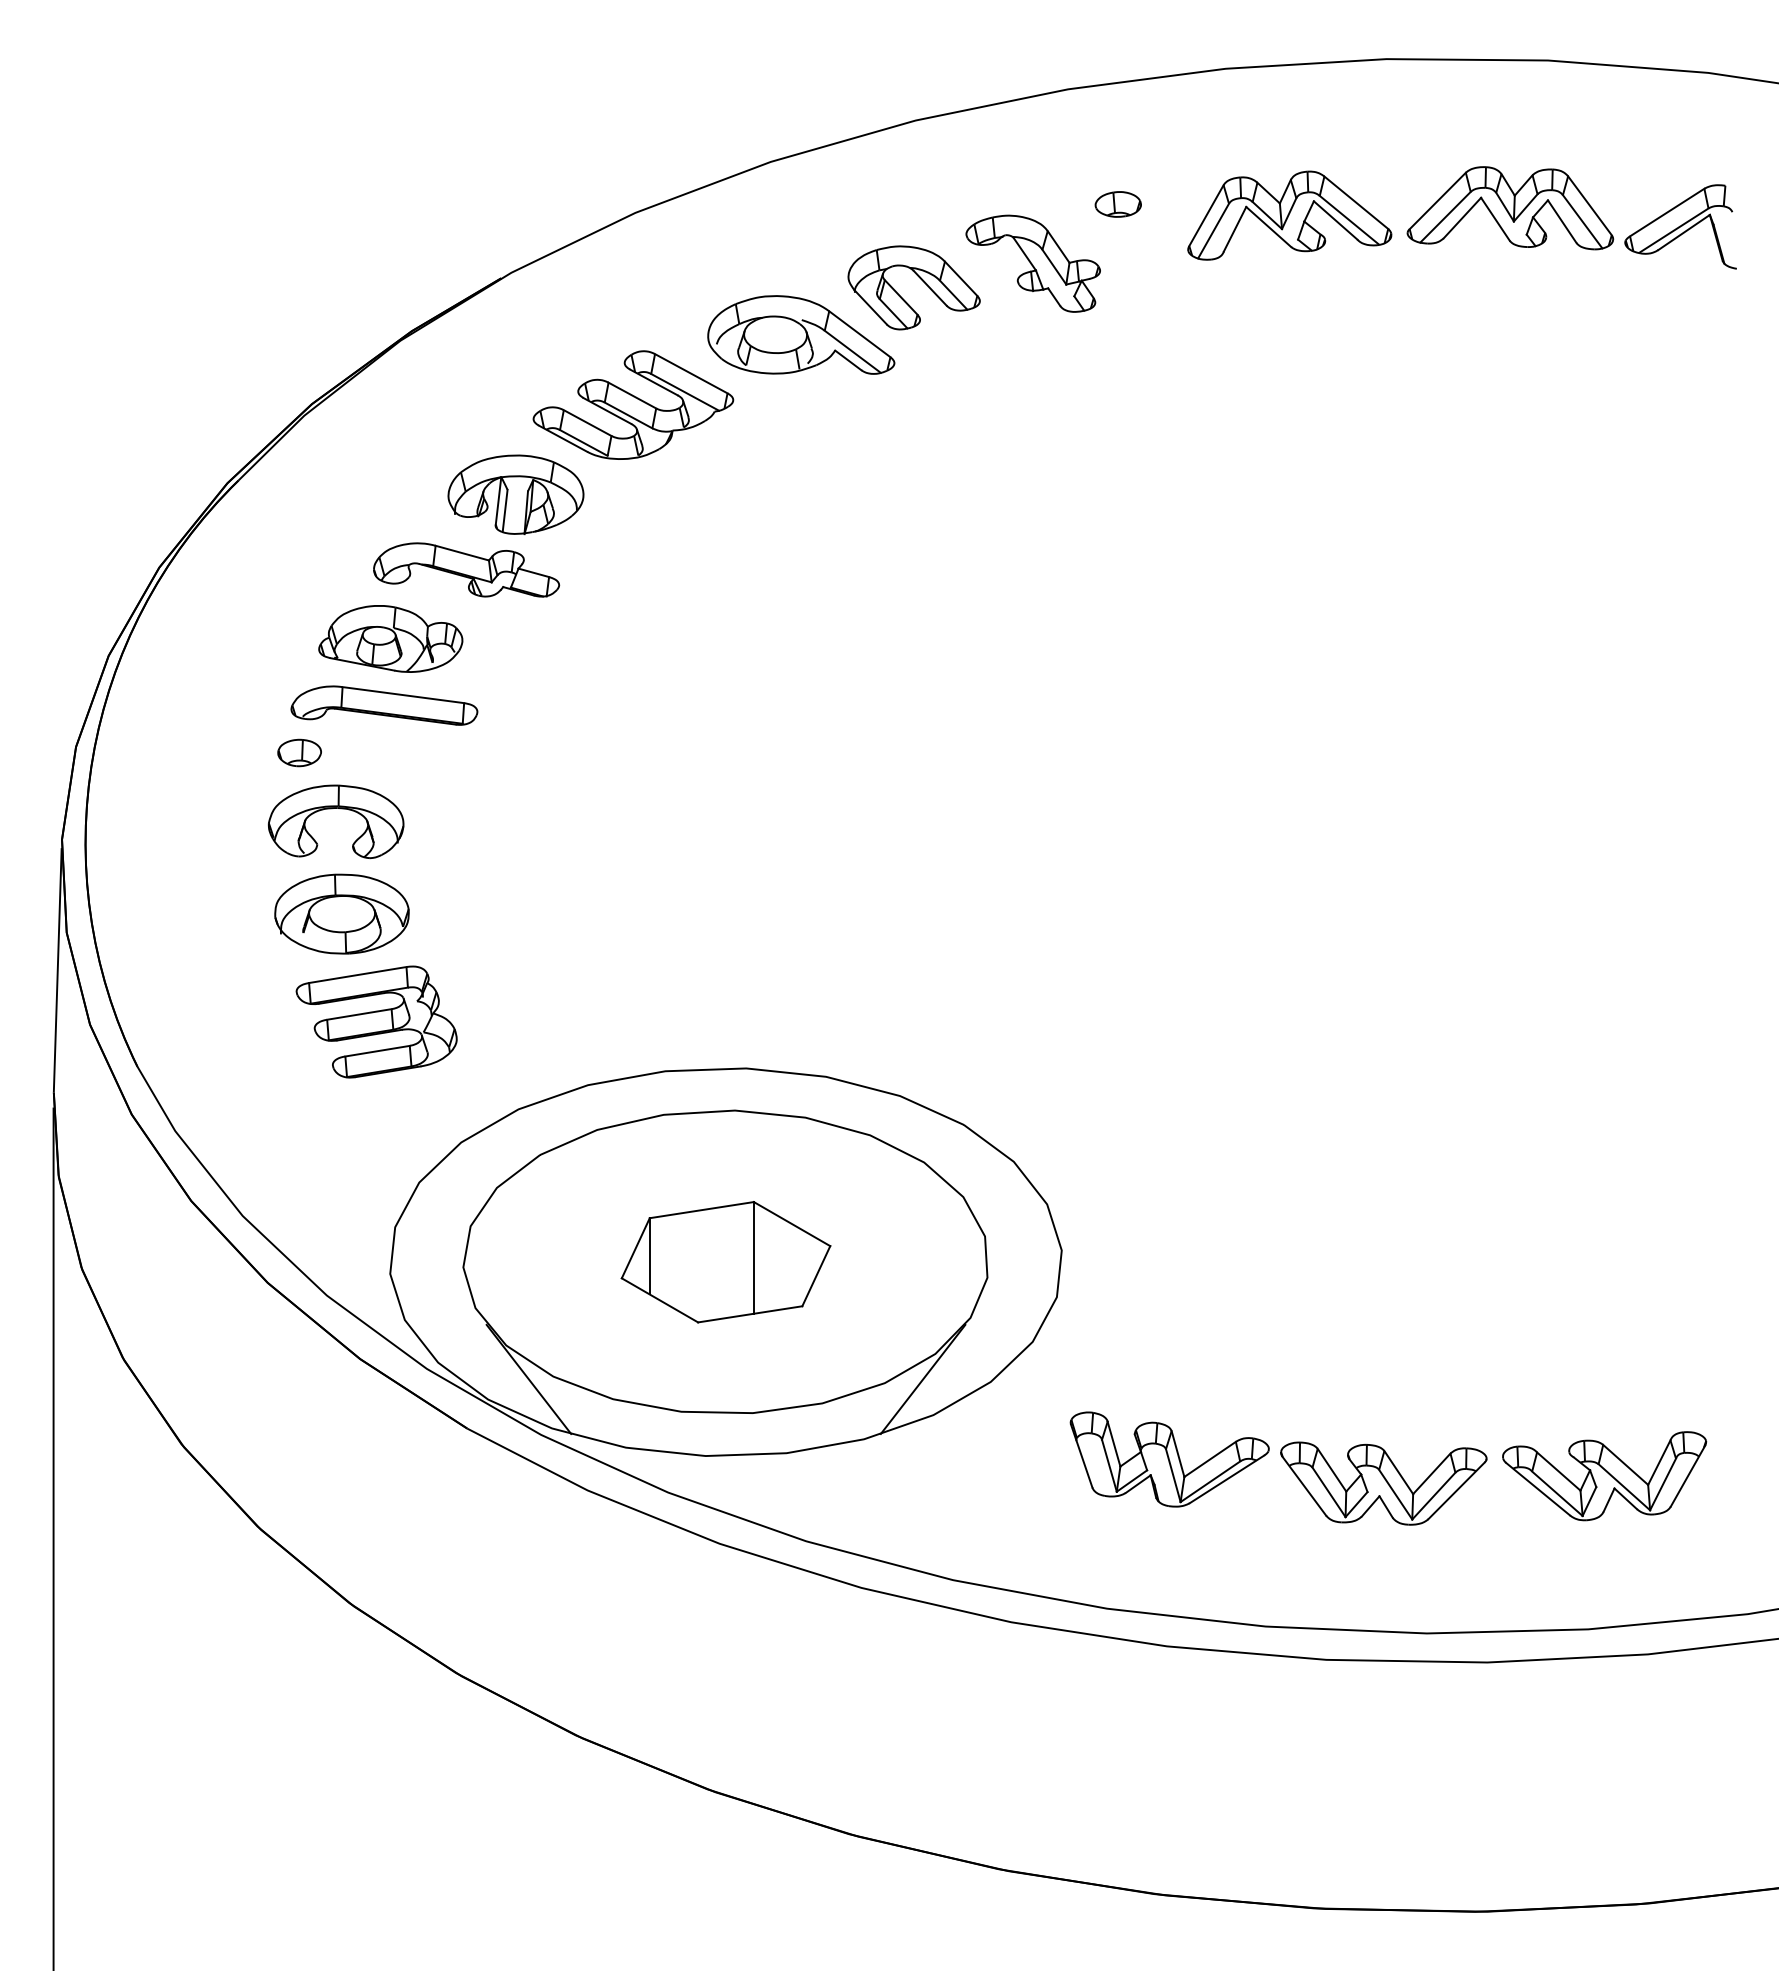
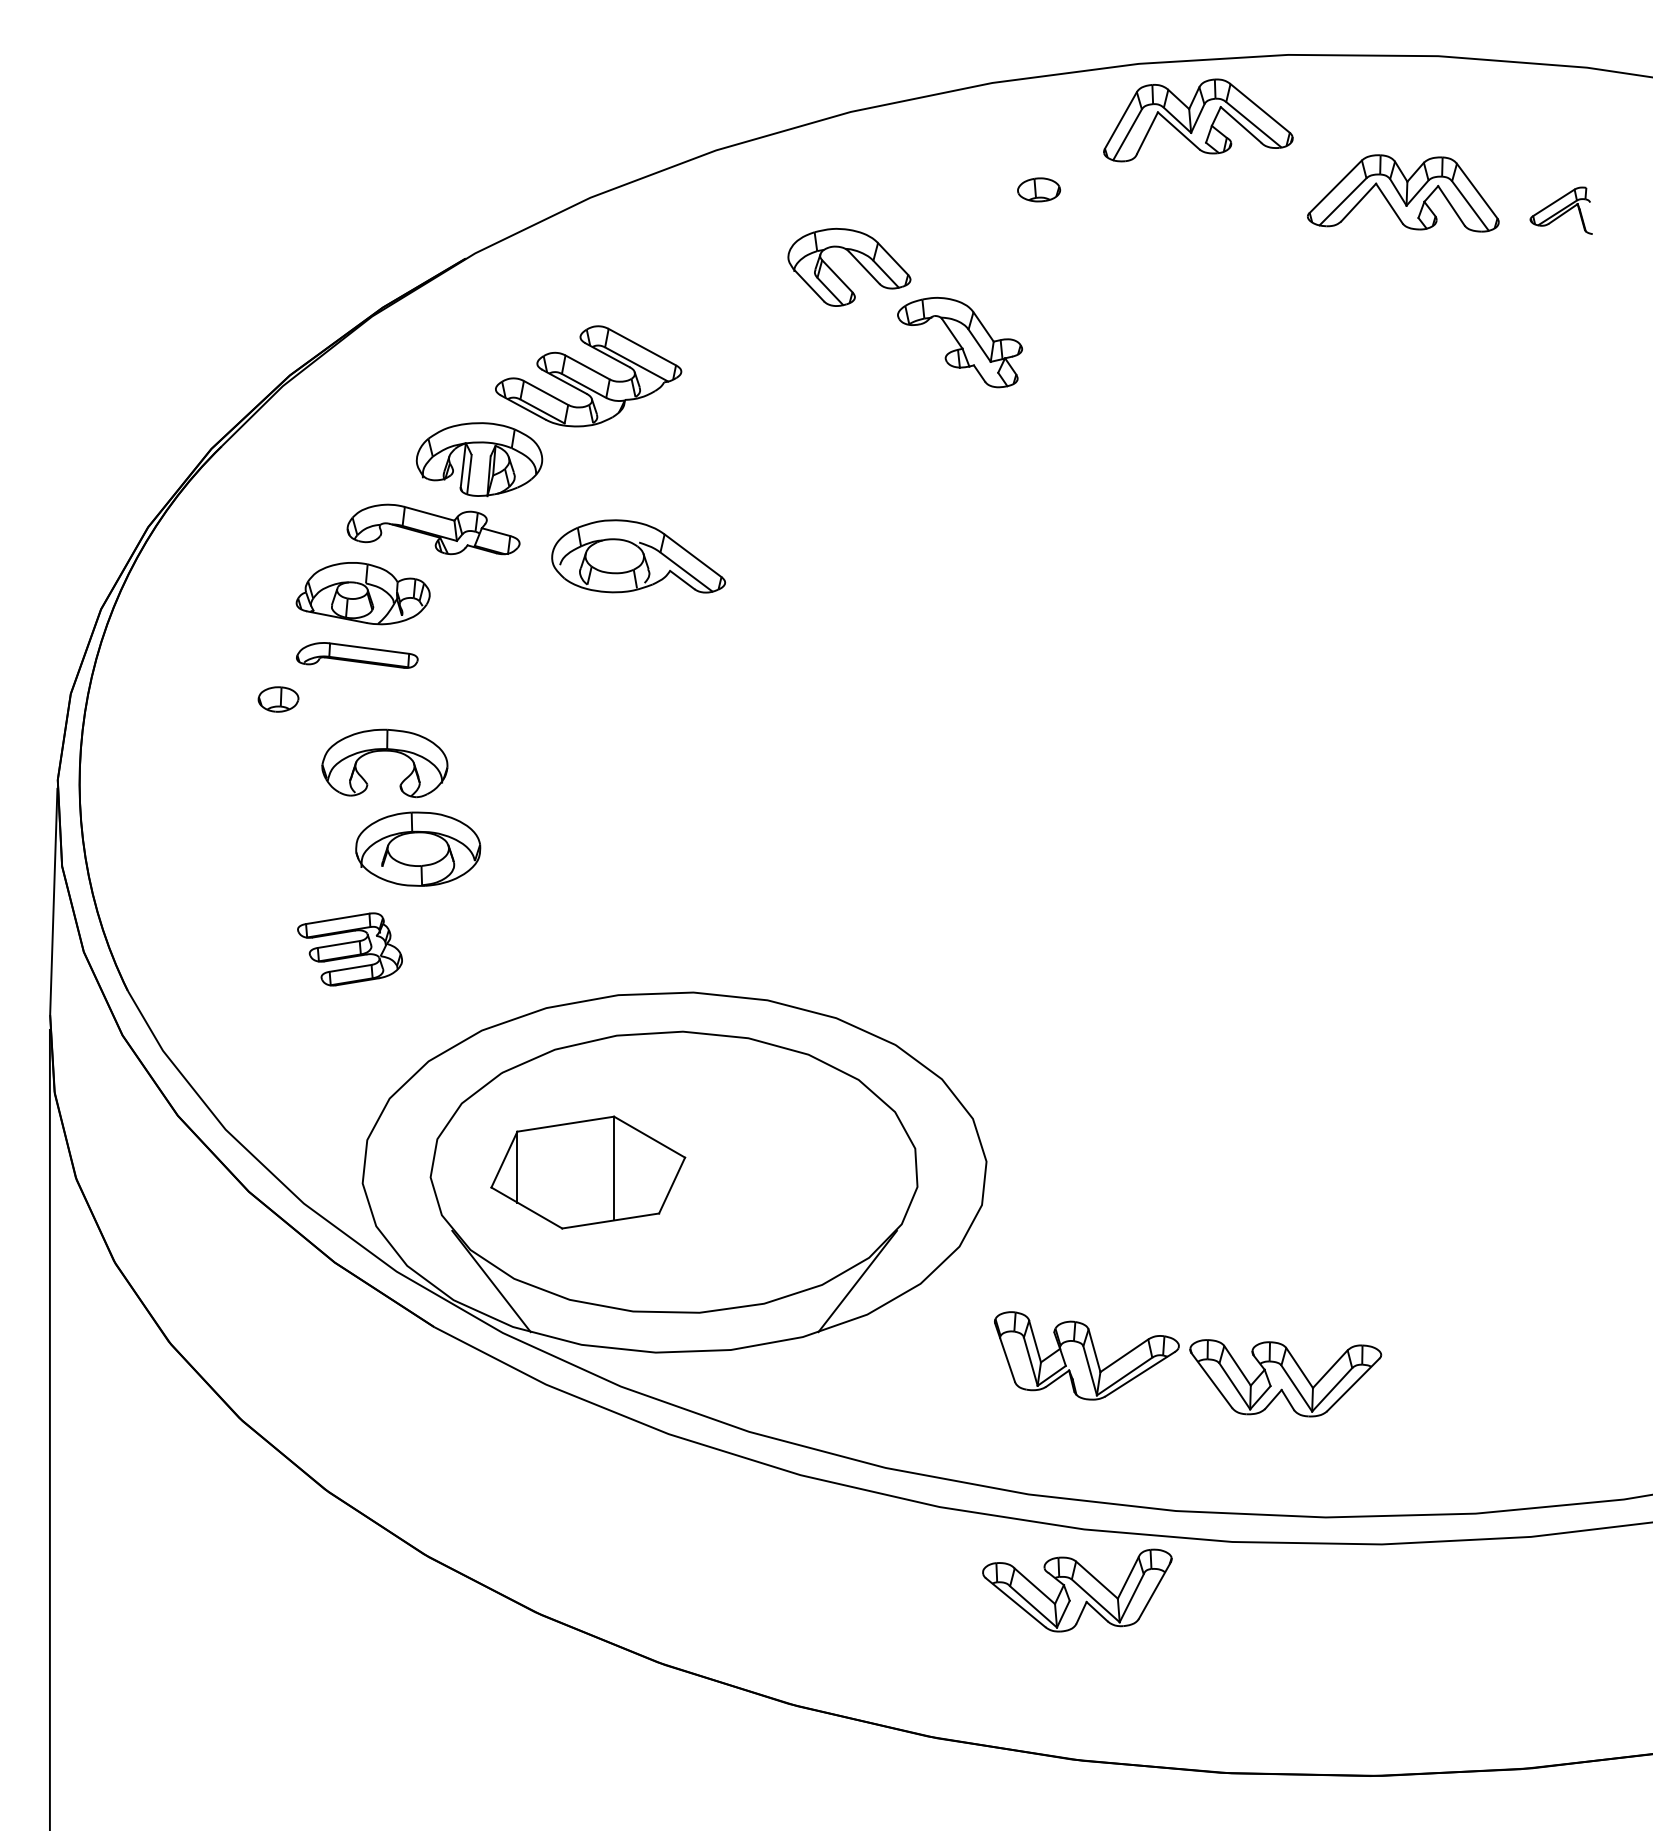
part: (1289, 215) -> (1198, 120), moved
part: (1680, 226) -> (1561, 210), size x0.6
part: (1032, 263) -> (959, 342), moved
part: (801, 334) -> (638, 555), moved
part: (384, 705) -> (357, 655), size x0.7
part: (332, 809) -> (381, 751), moved
part: (341, 913) -> (417, 848), moved
part: (376, 1021) -> (349, 948), size x0.7
part: (725, 1262) -> (587, 1172), moved
part: (1604, 1476) -> (1077, 1590), moved

